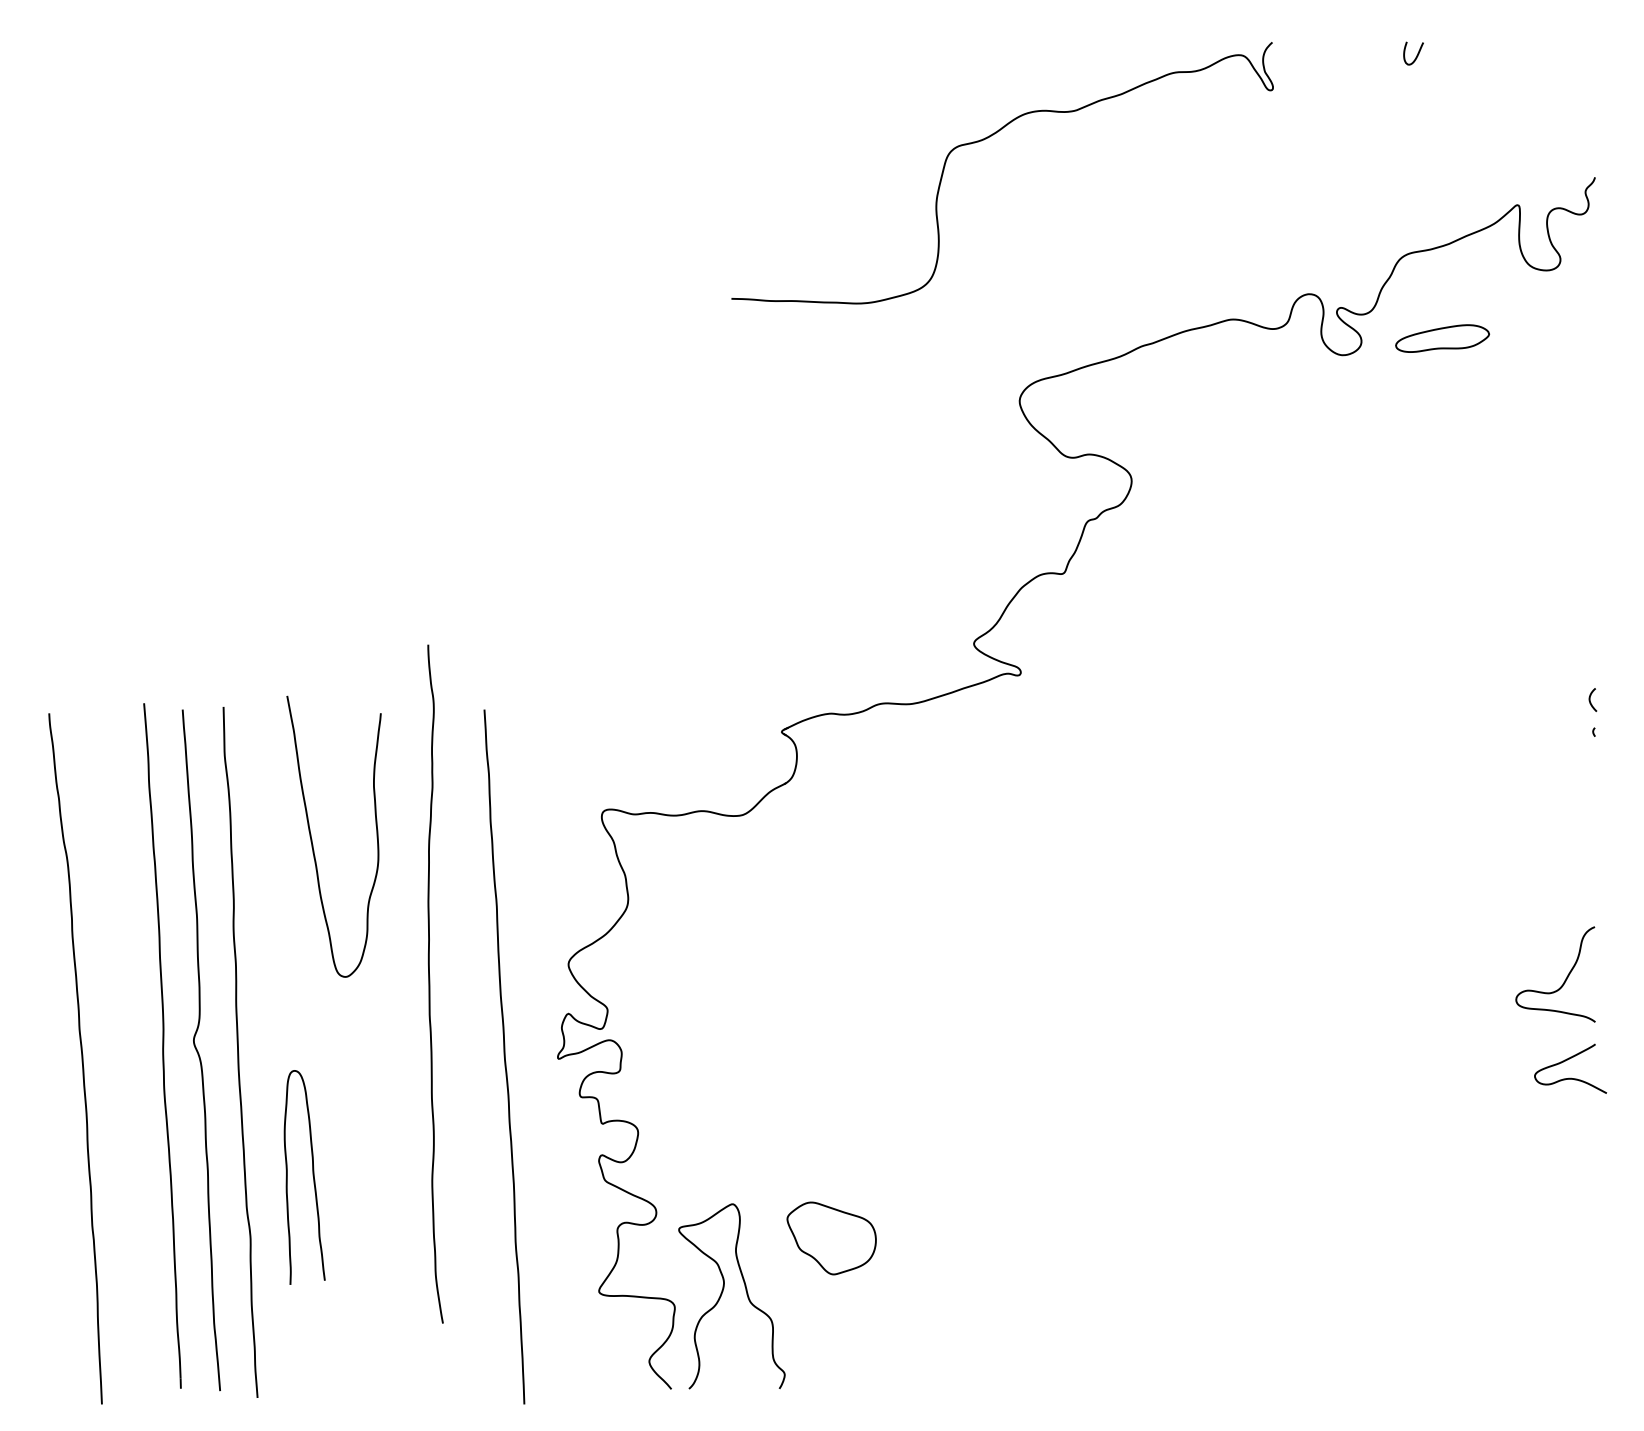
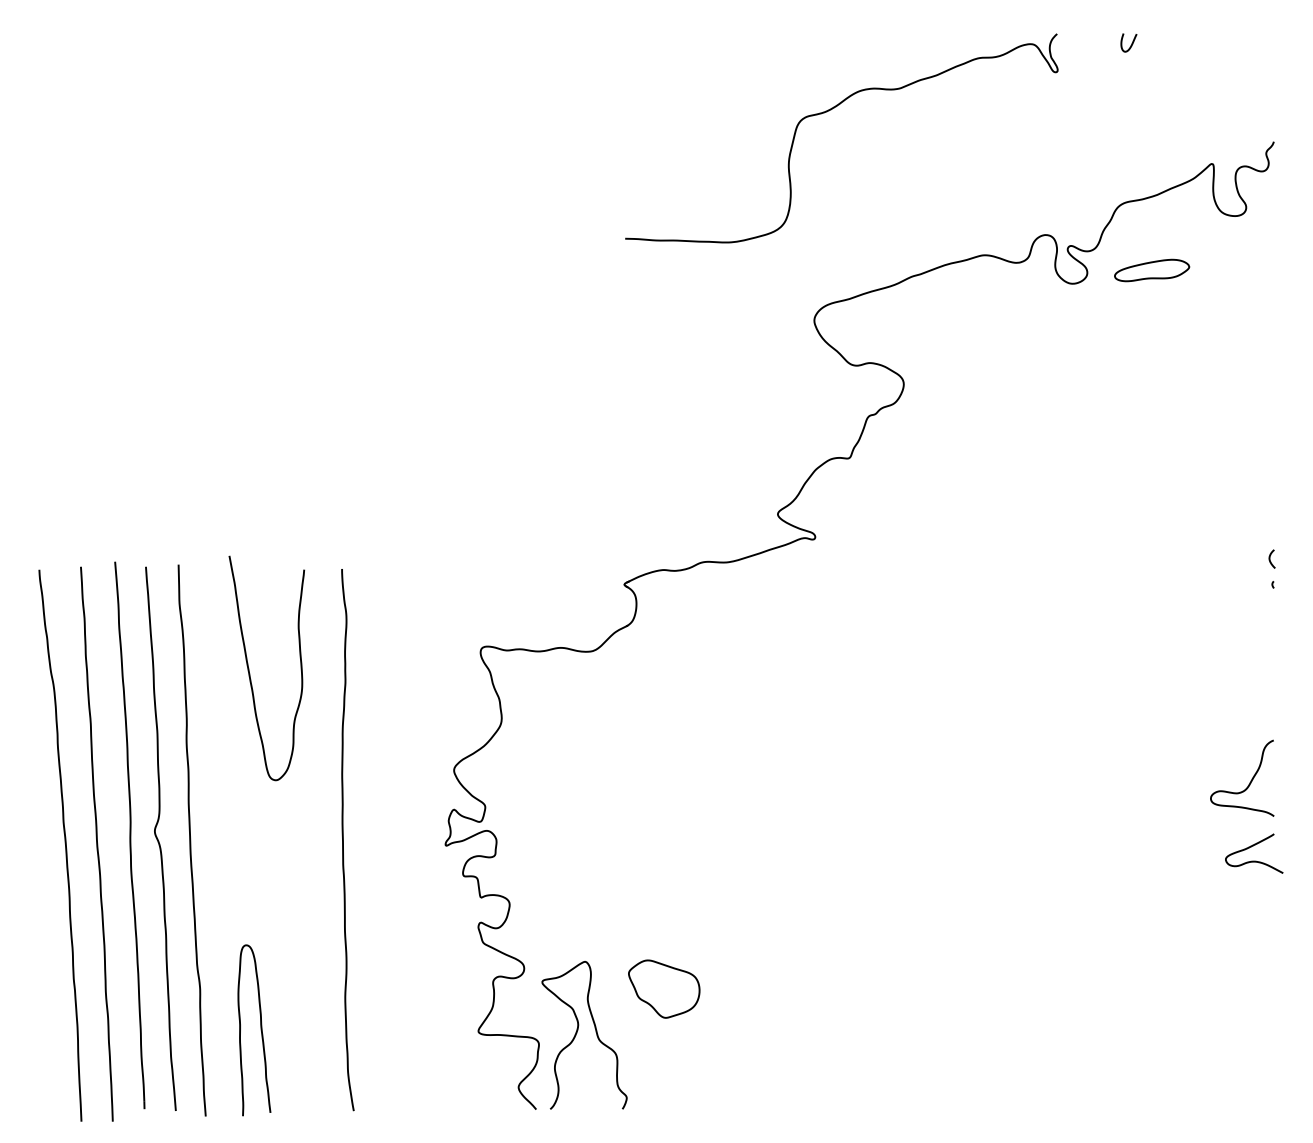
curve: (987, 139) -> (829, 111), moved
curve: (430, 984) -> (343, 840), moved
curve: (503, 1056) -> (96, 843), moved
curve: (312, 1177) -> (260, 1030), moved

